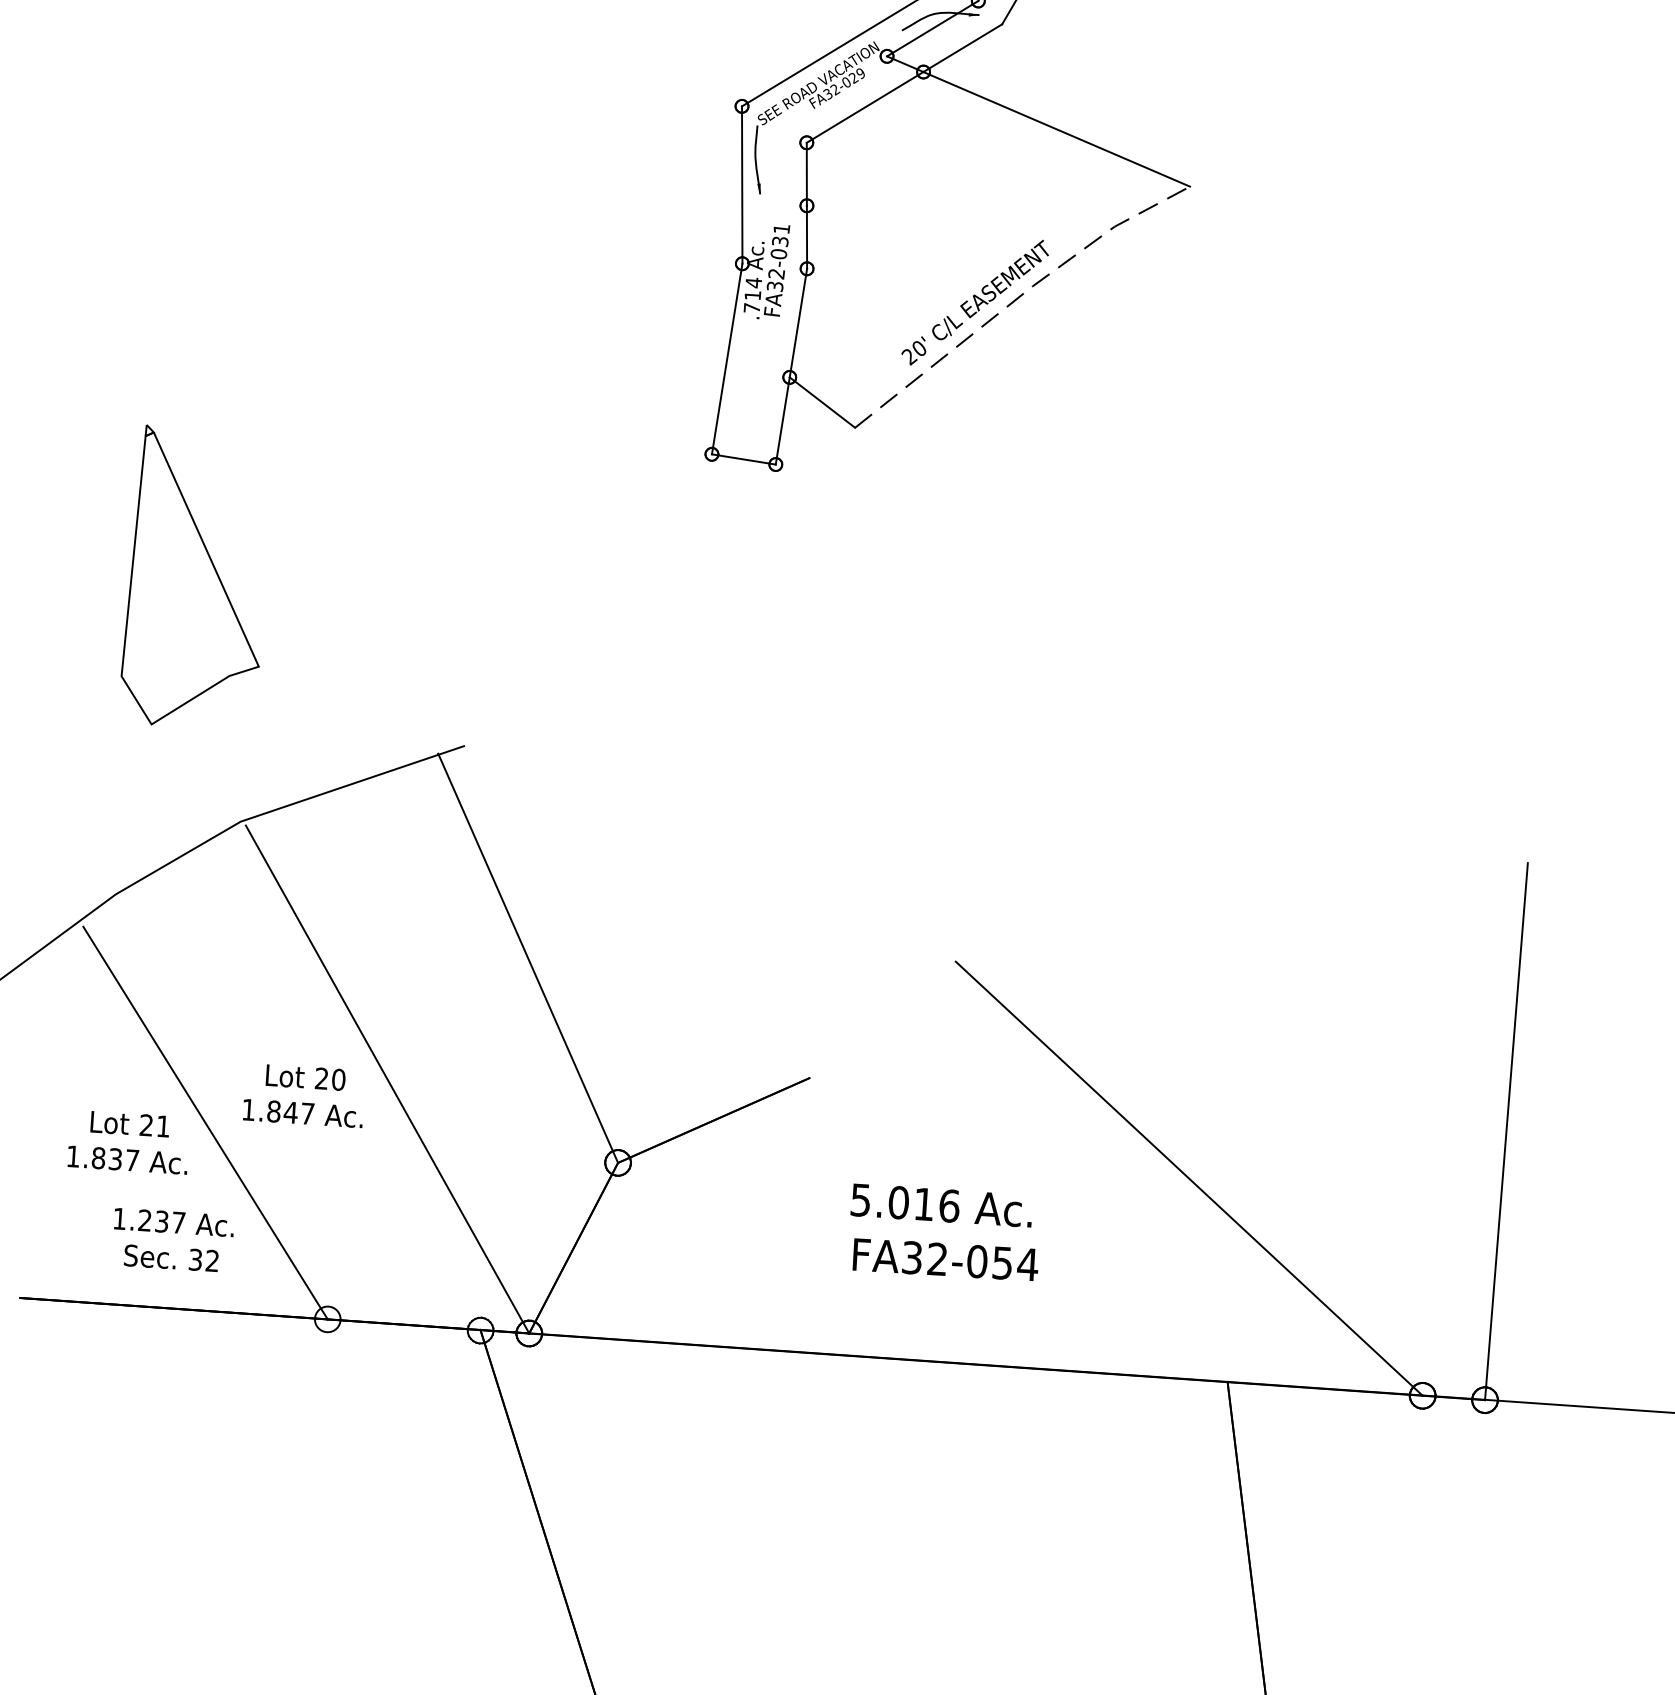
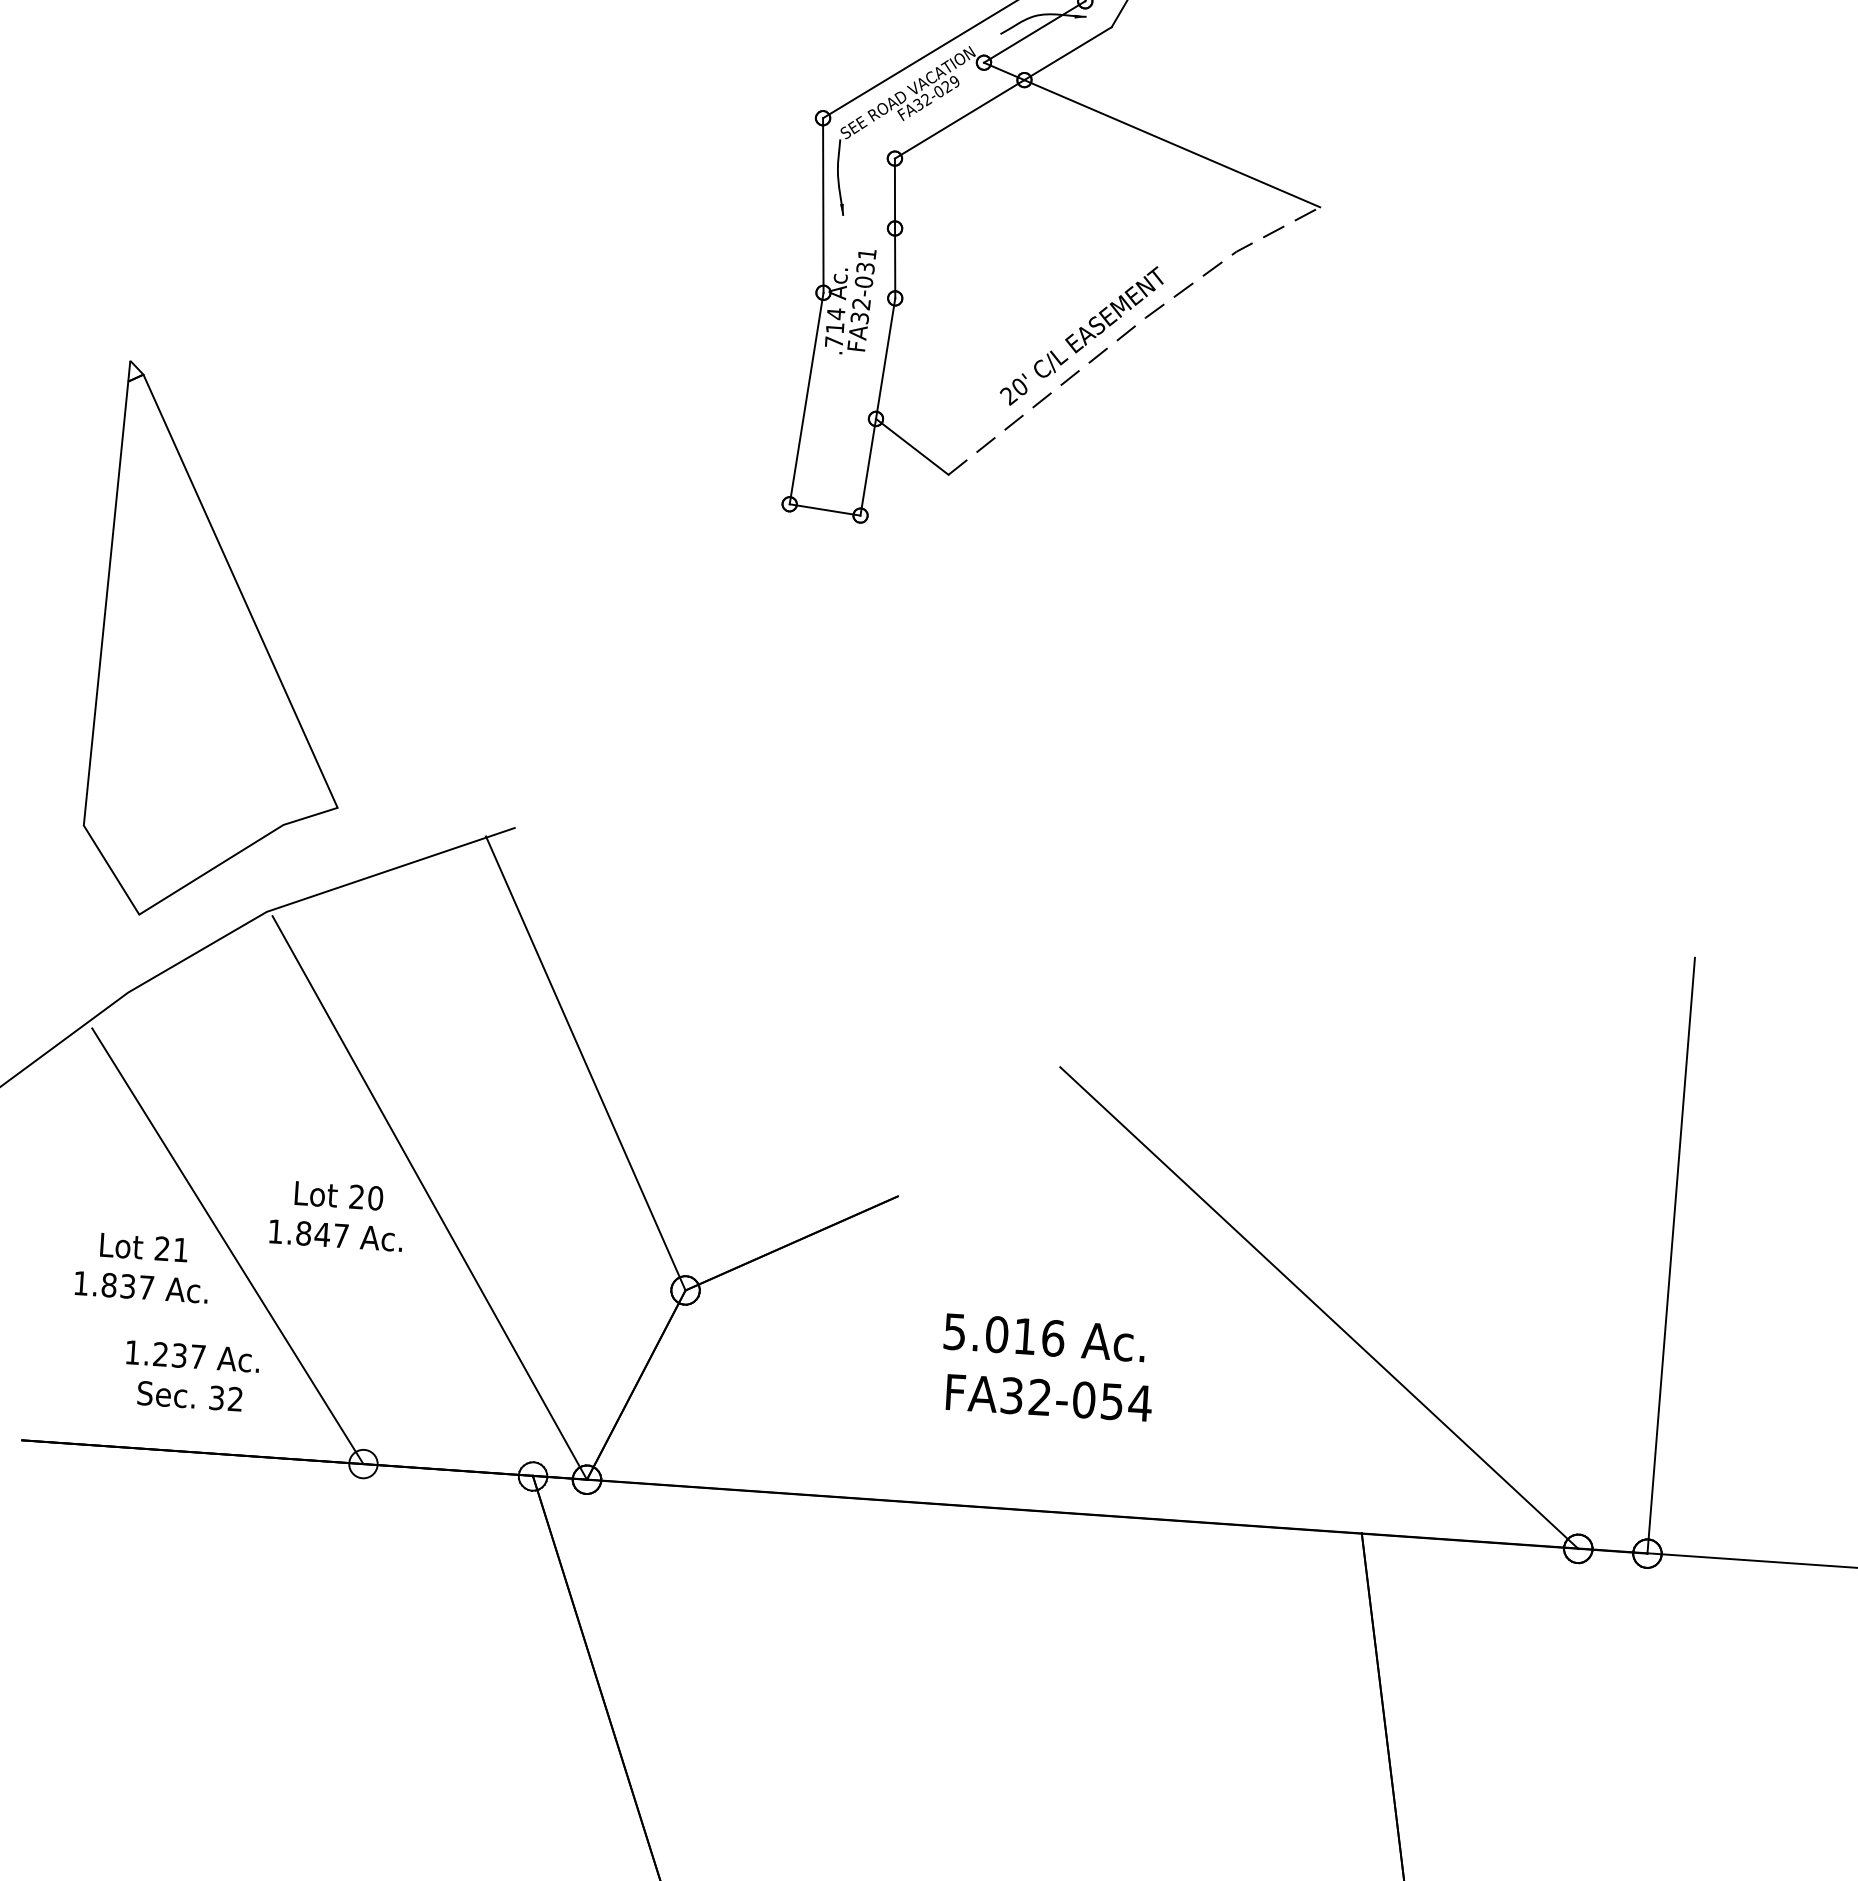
part: (189, 574) -> (210, 637), size x1.67

